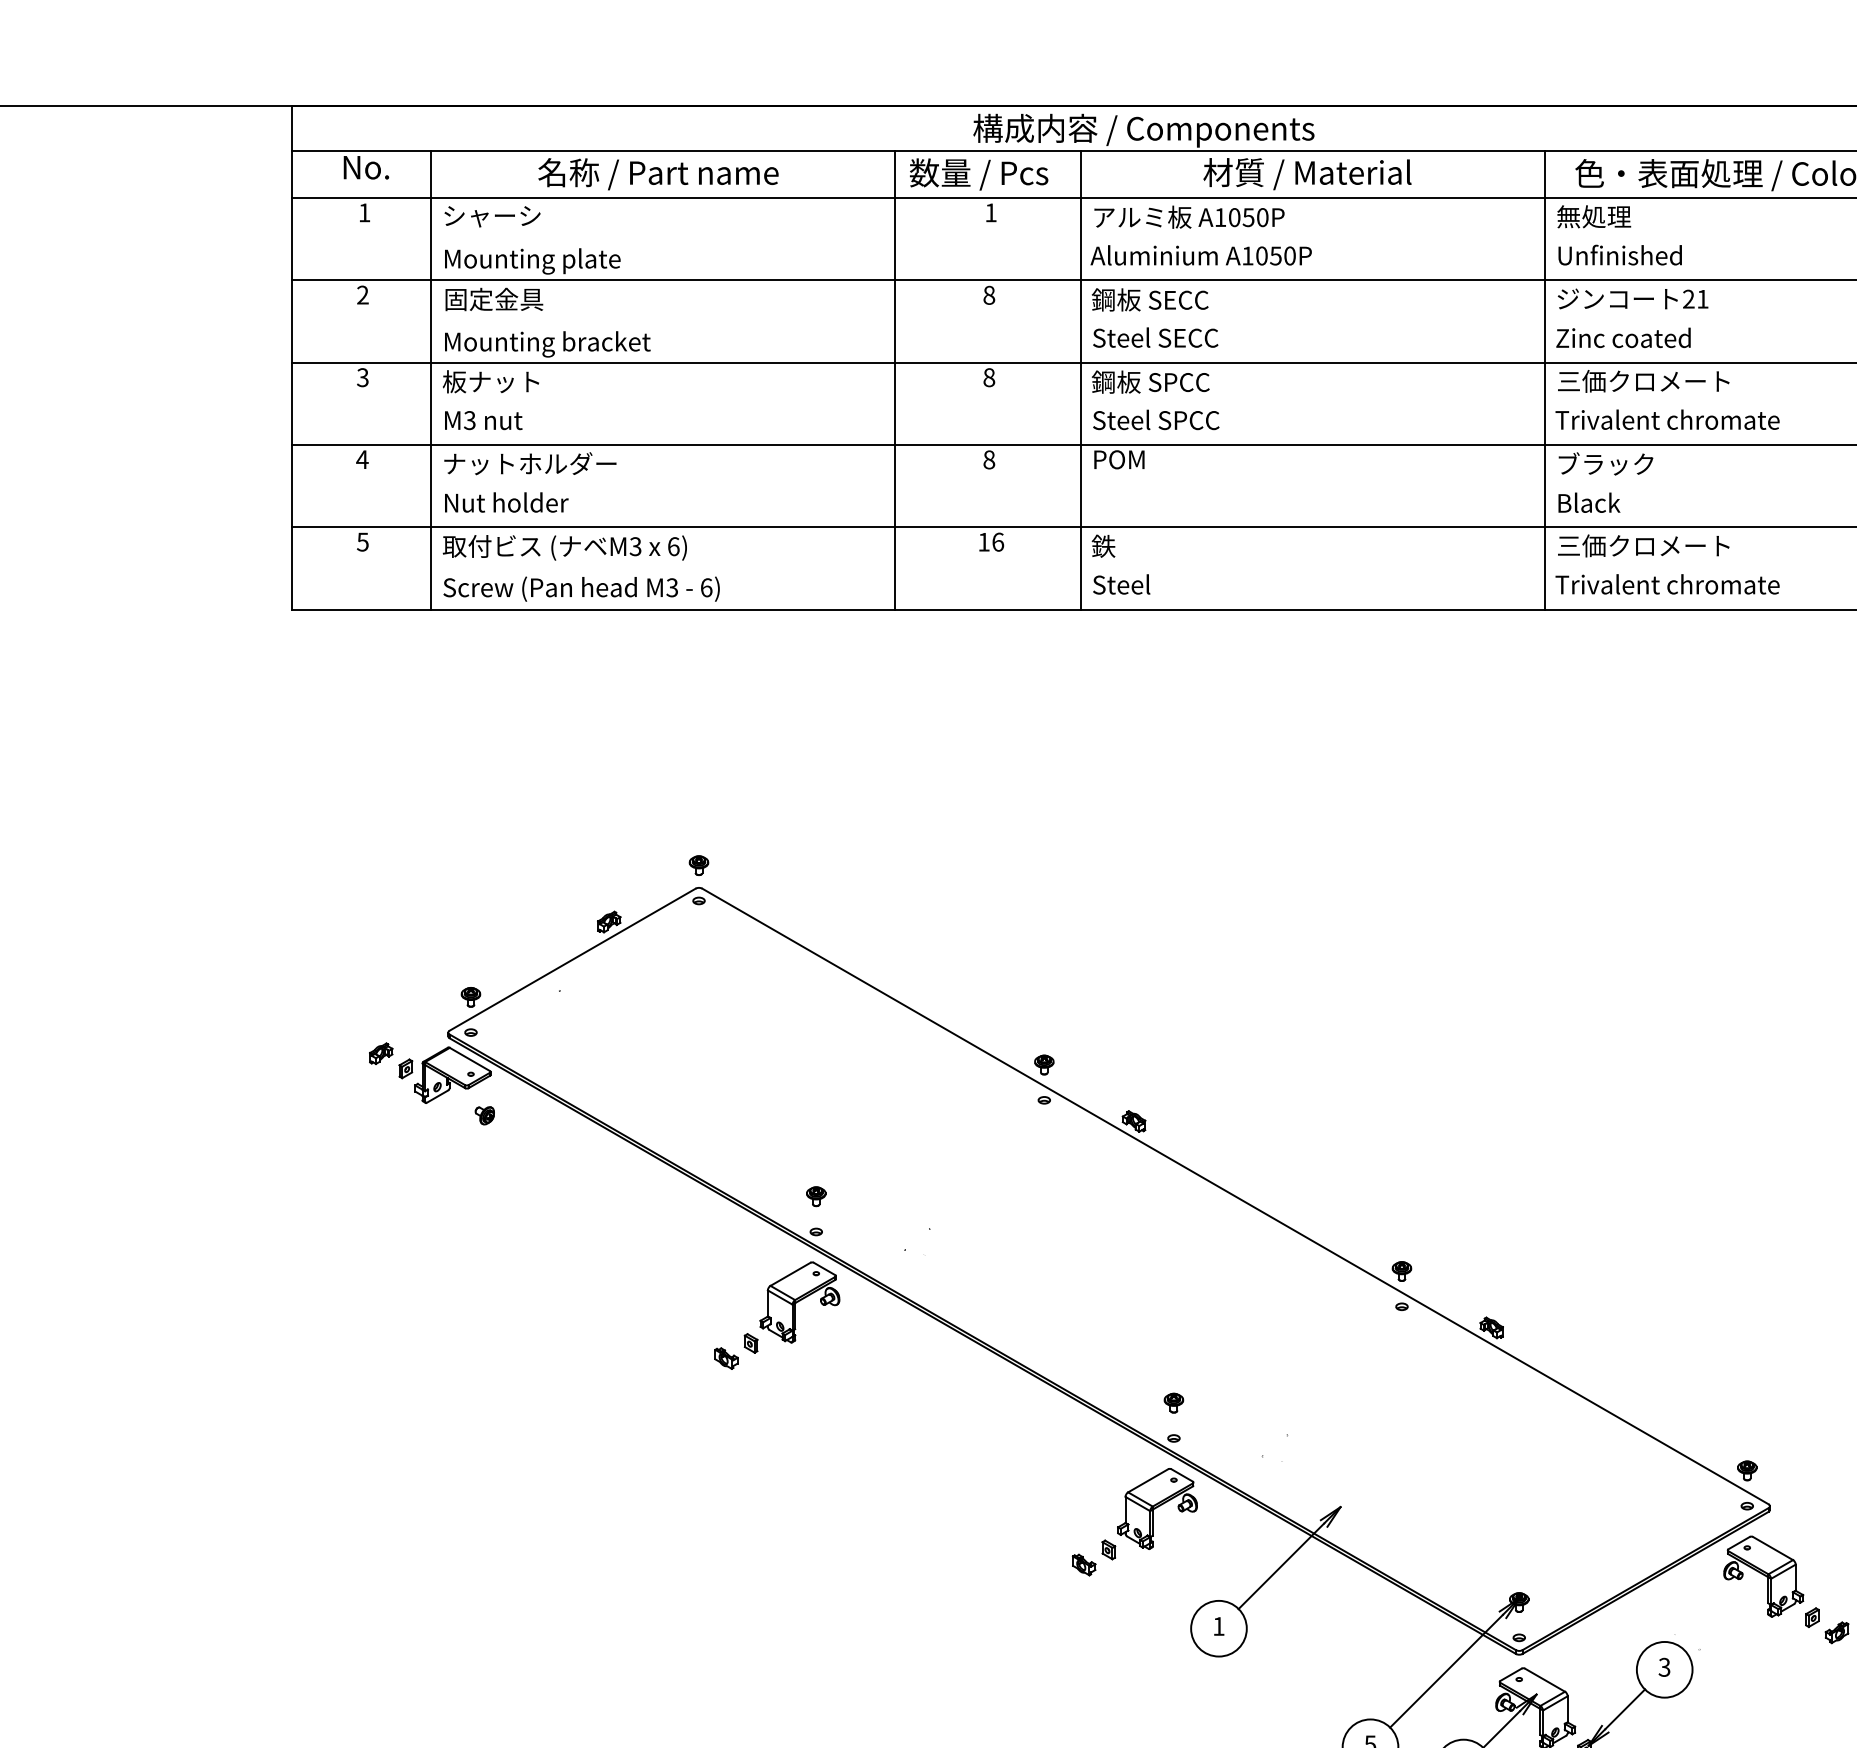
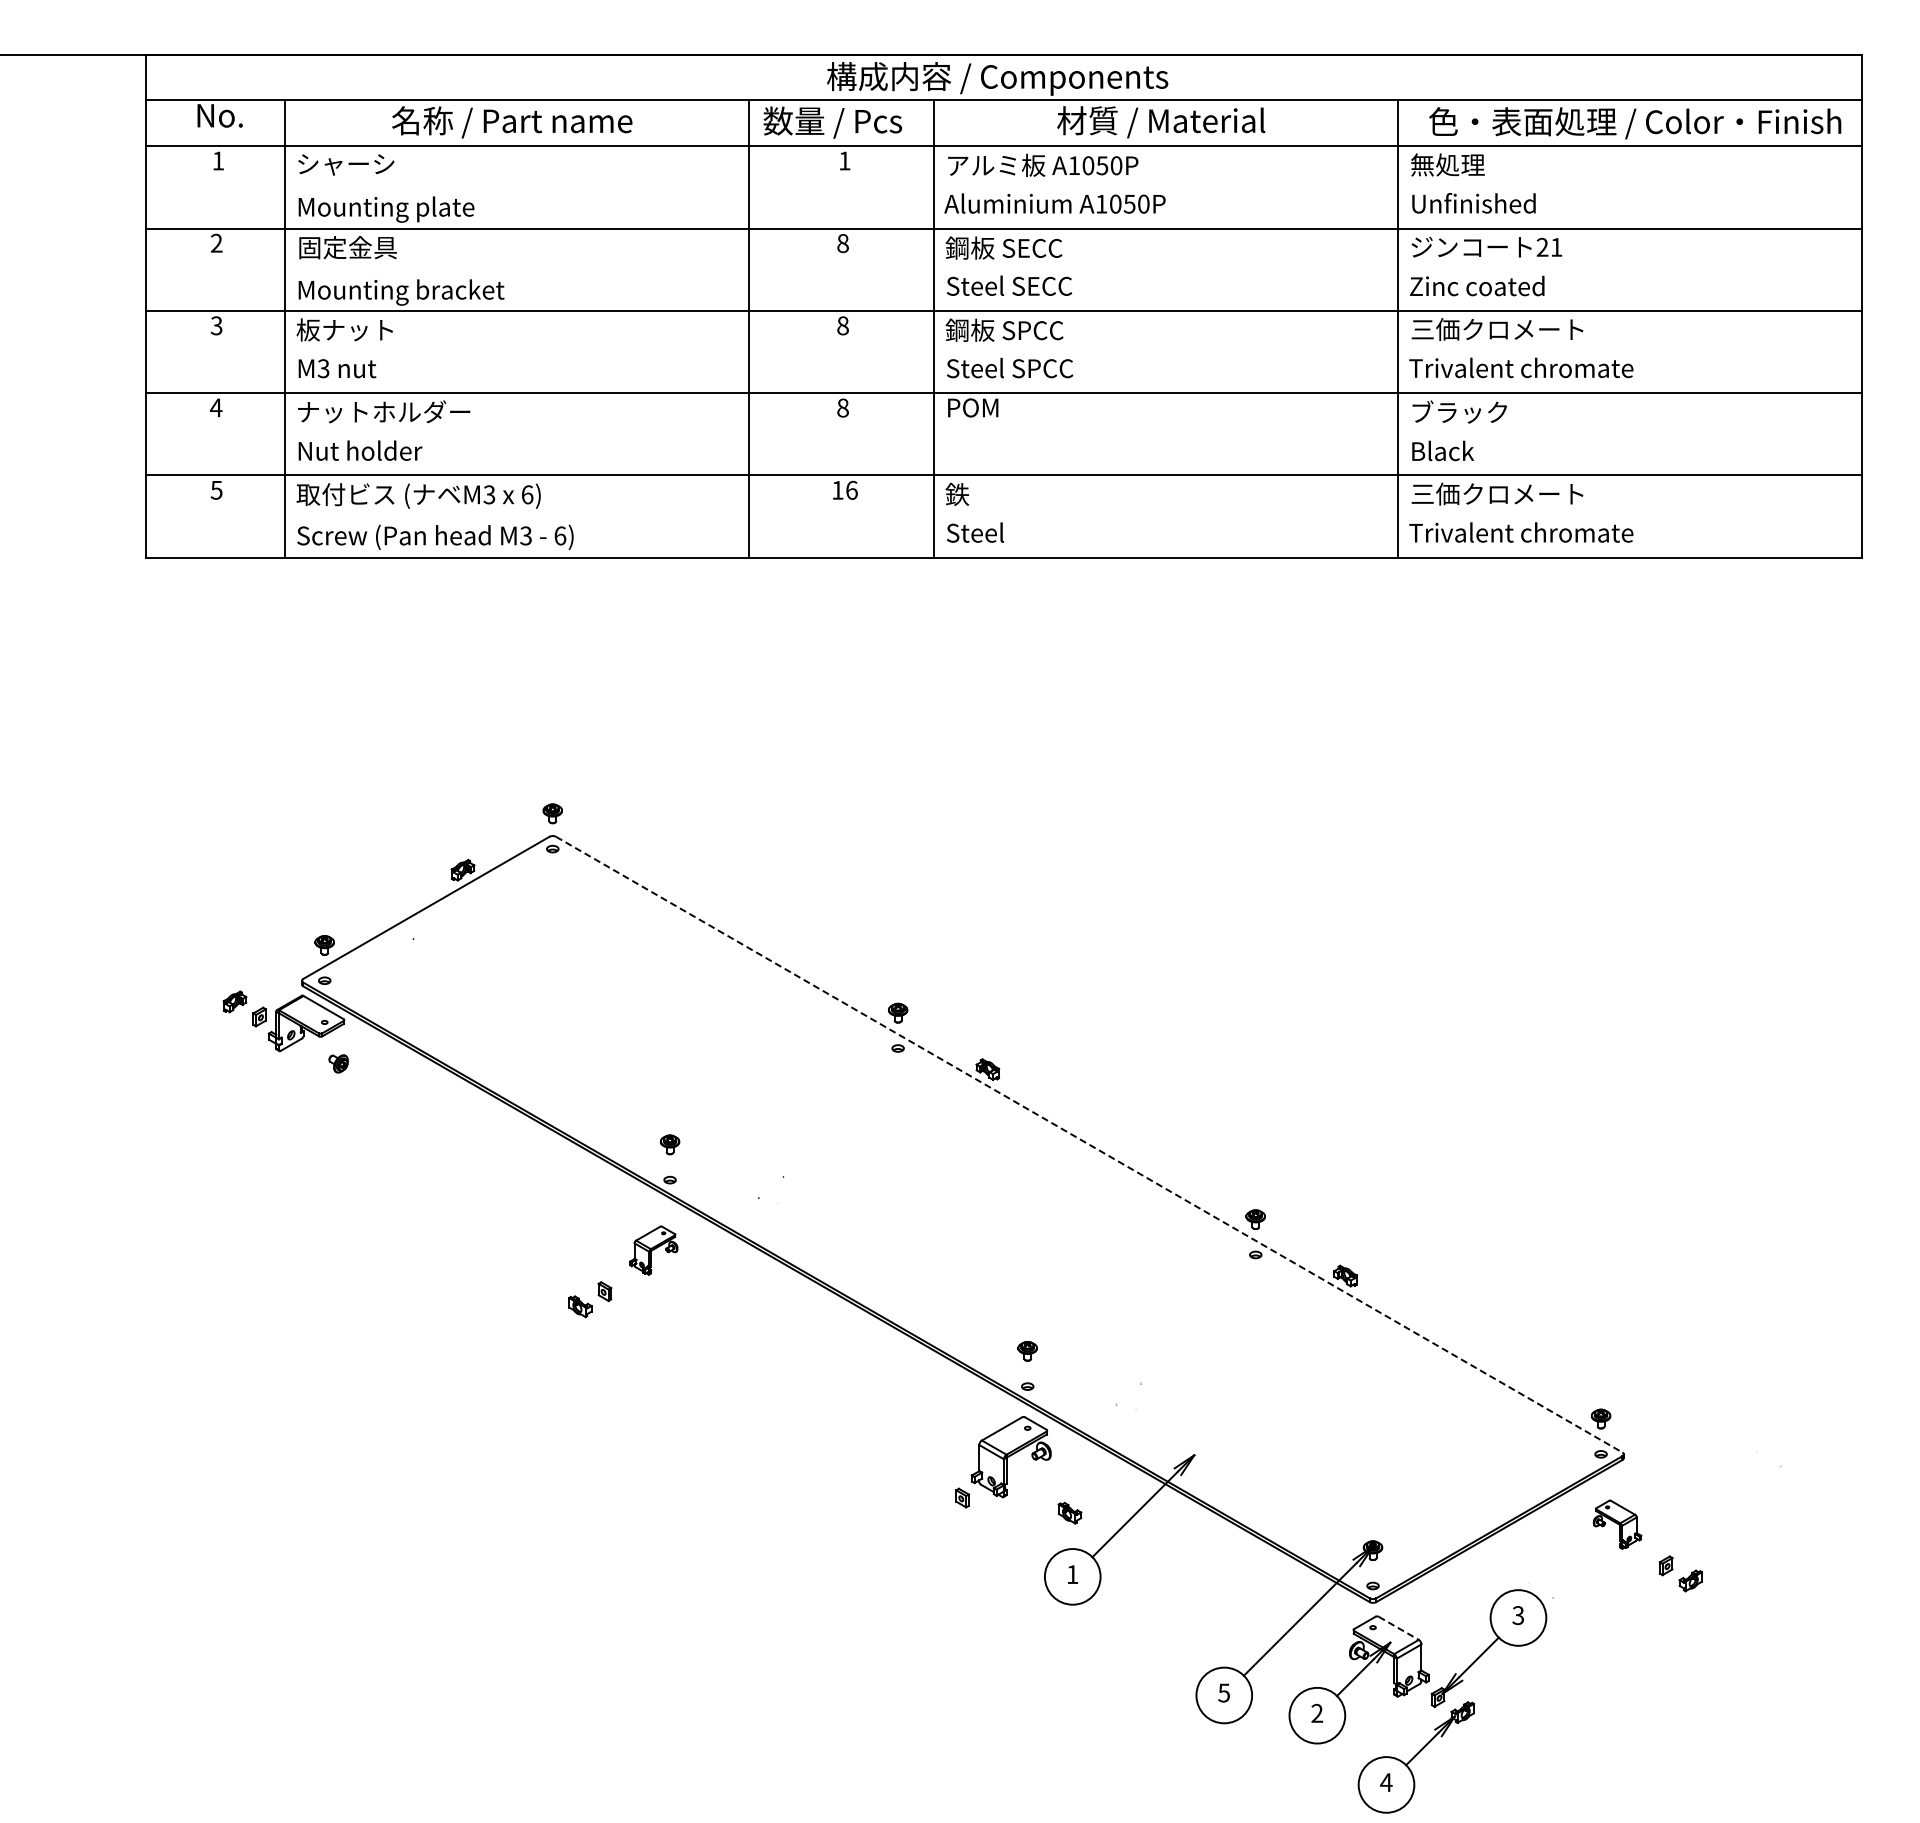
line: (1235, 1196) -> (1089, 1144), solid -> dashed
part: (799, 1302) -> (653, 1250), size x0.6
part: (1083, 1564) -> (1069, 1512), moved
part: (1763, 1576) -> (1617, 1524), size x0.6
line: (1545, 1680) -> (1399, 1628), solid -> dashed

